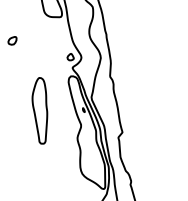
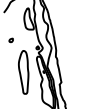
part: (39, 110) -> (23, 72), size x1.43

